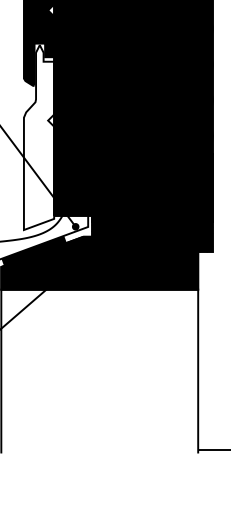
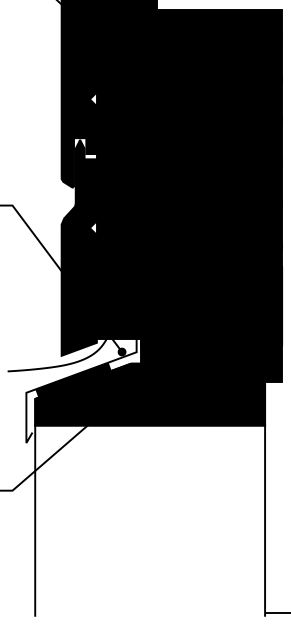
fill: (38, 137) -> (78, 247), added

